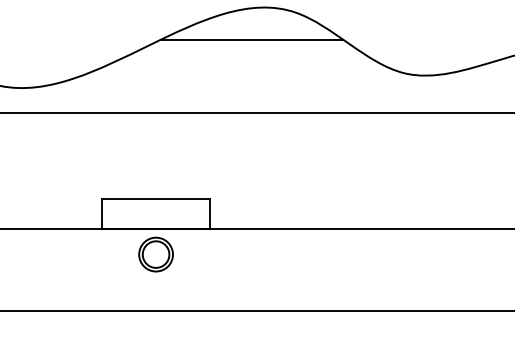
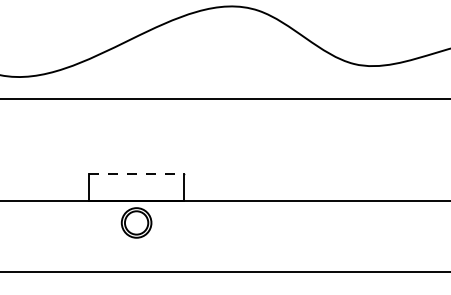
line: (251, 39) -> (220, 34), removed
line: (157, 199) -> (137, 174), solid -> dashed

